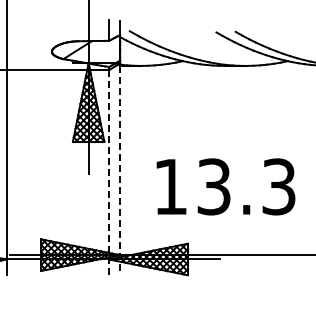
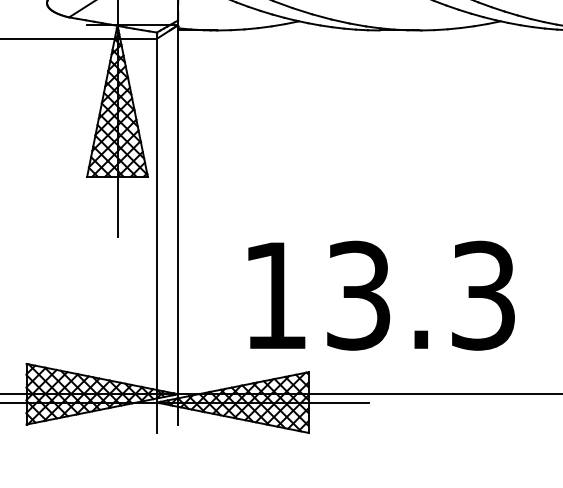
line: (120, 168) -> (178, 227), dashed -> solid
line: (109, 172) -> (157, 235), dashed -> solid
text: (225, 186) -> (380, 294), moved

